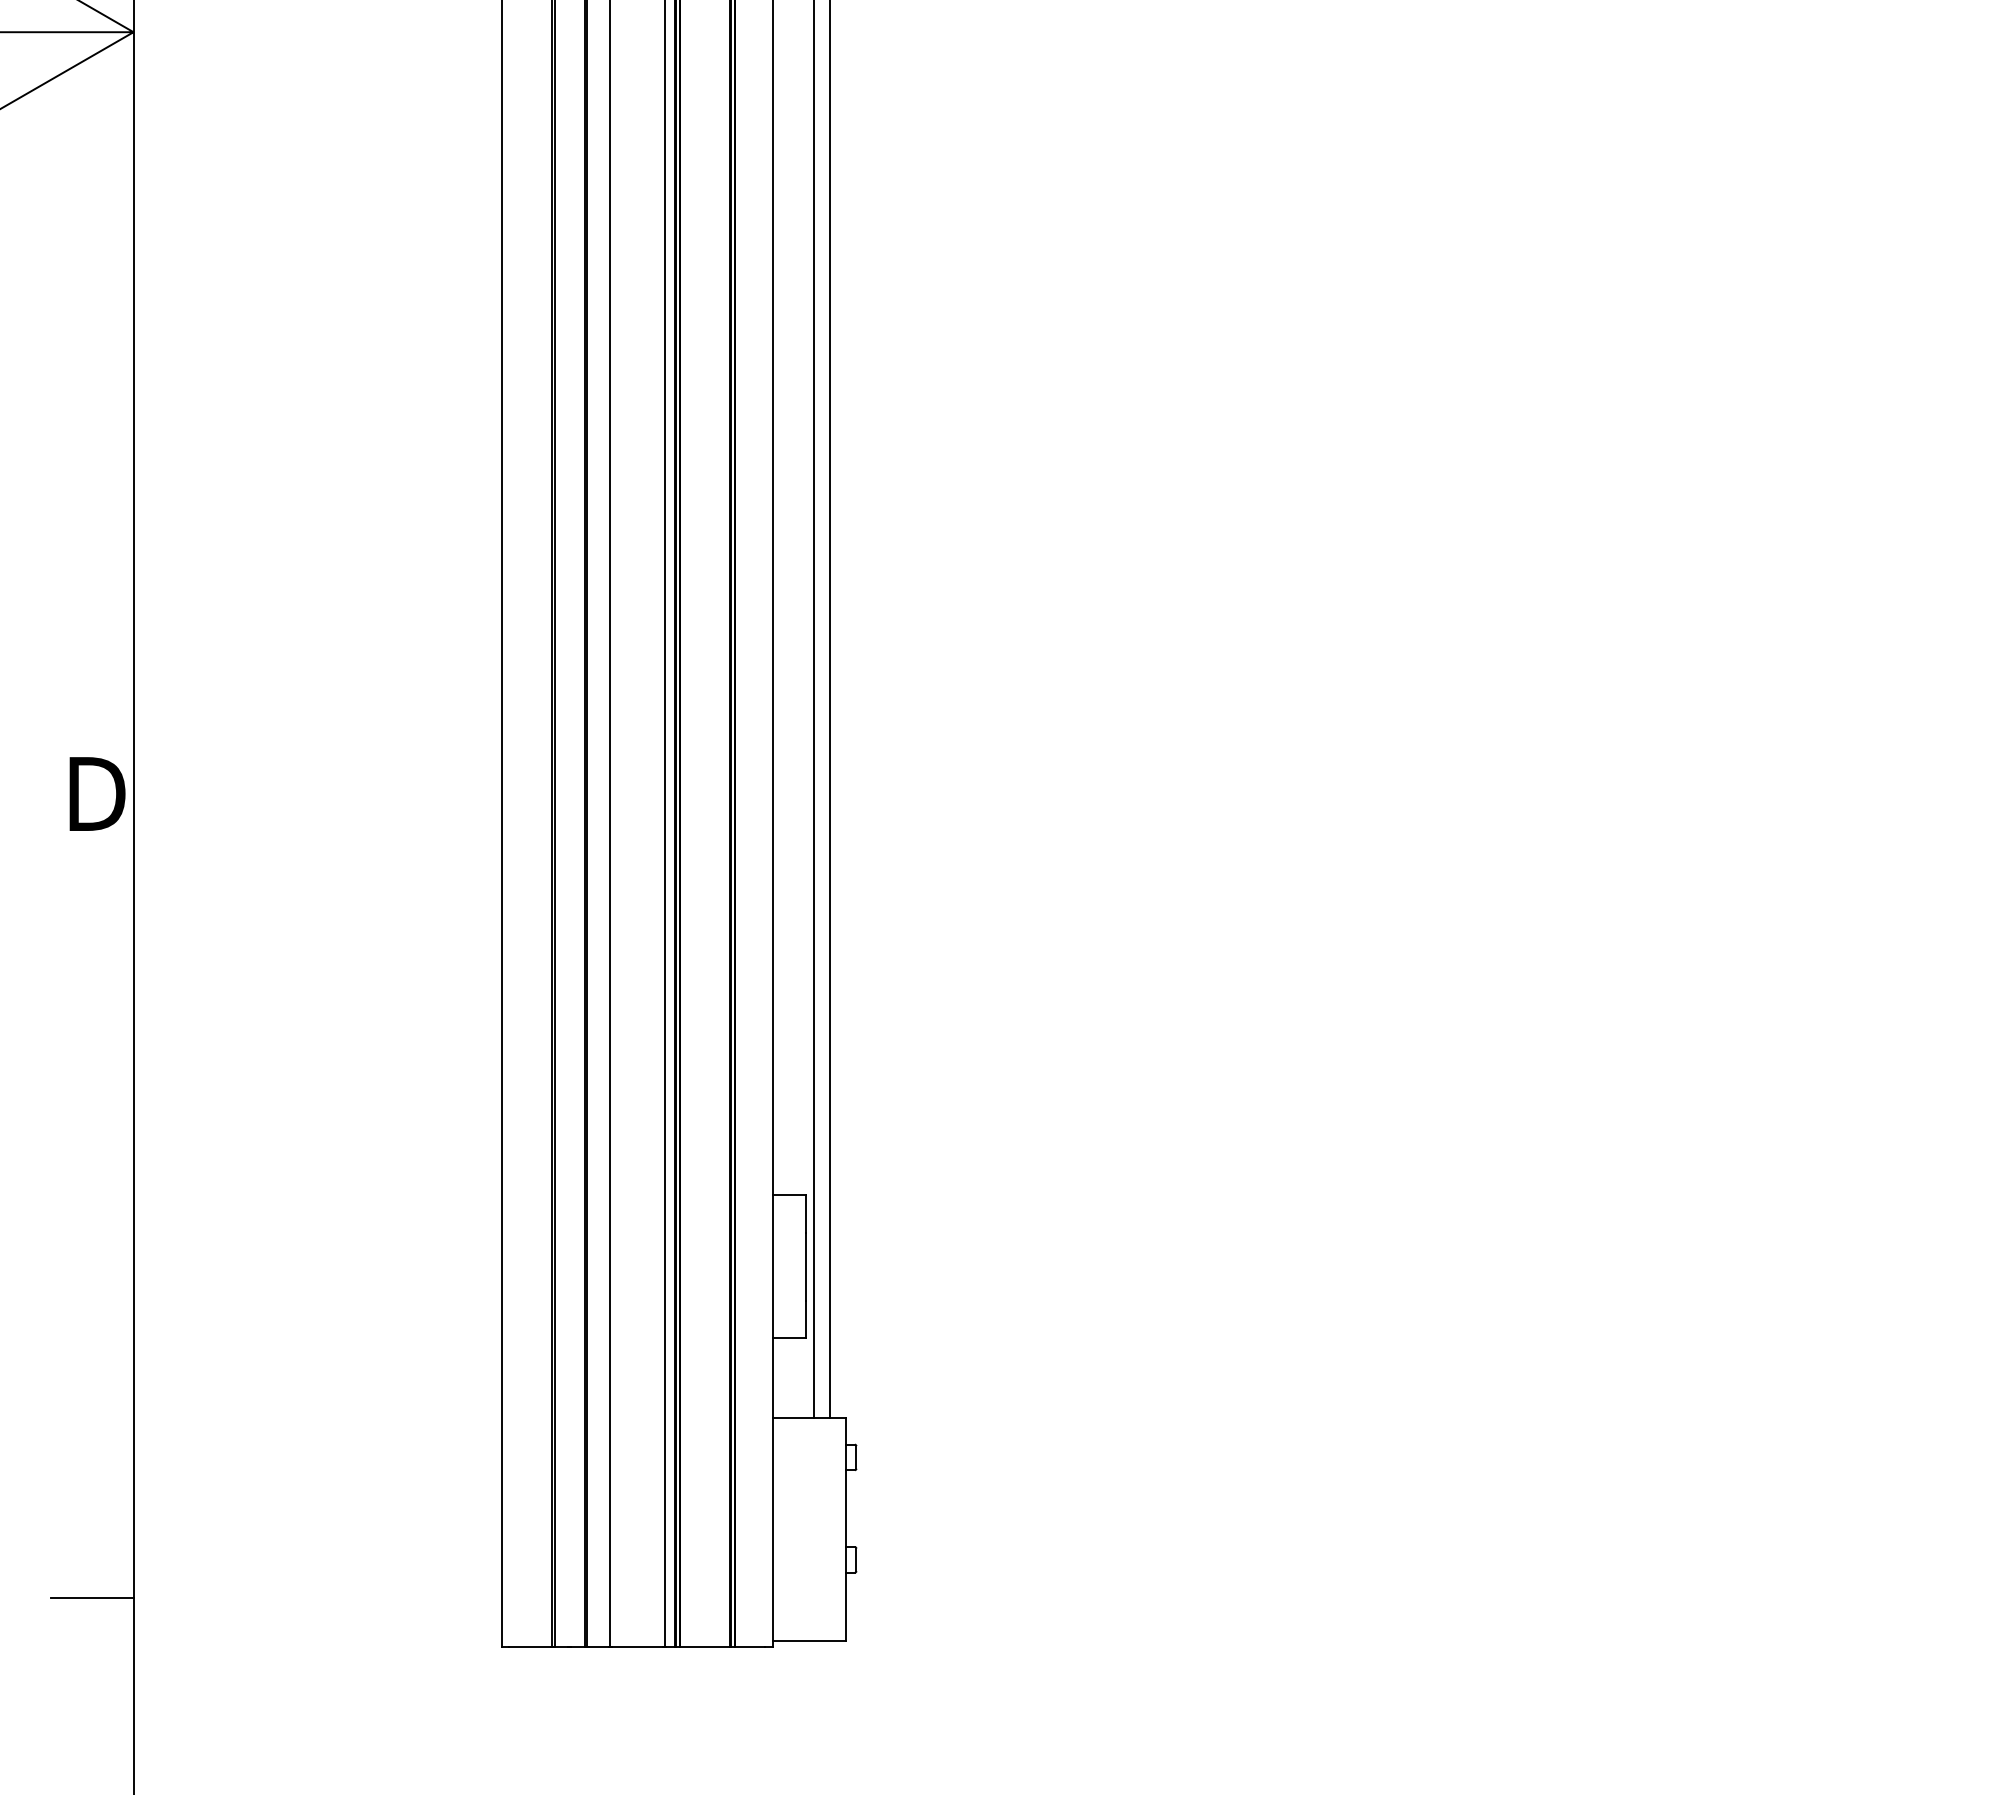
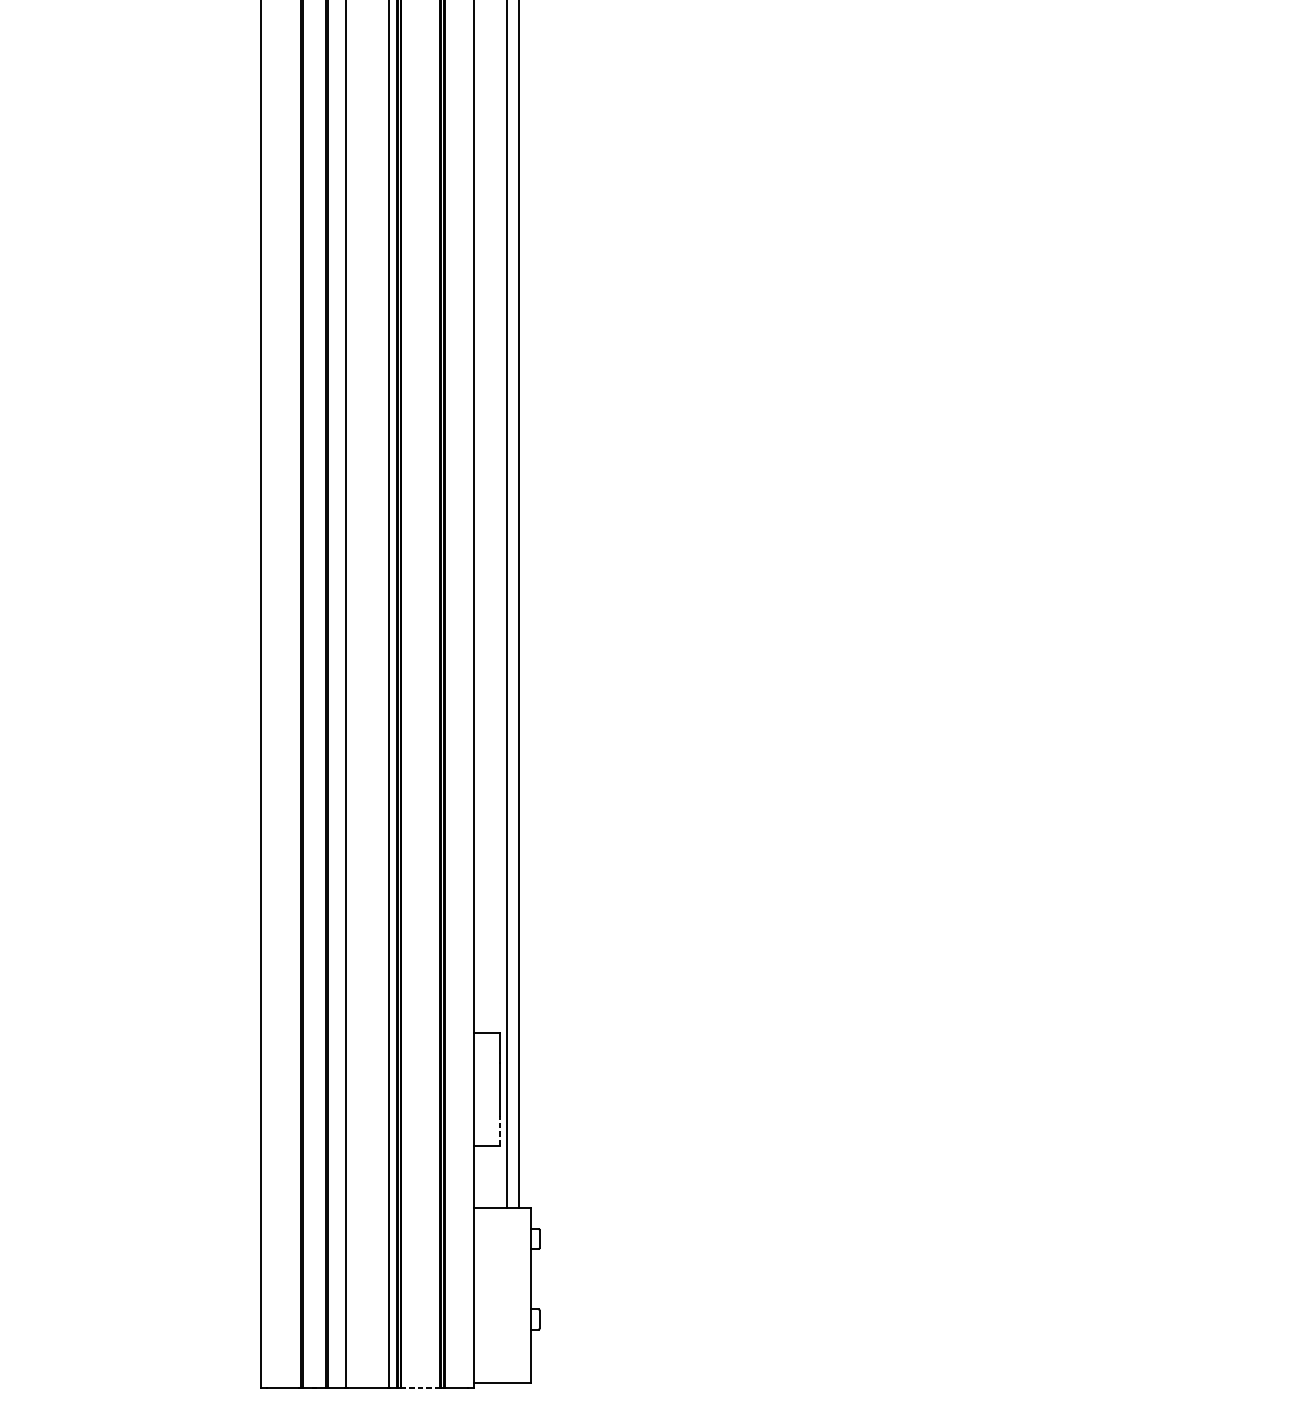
line: (806, 1319) -> (500, 1130), solid -> dashed
line: (705, 1647) -> (421, 1388), solid -> dashed

